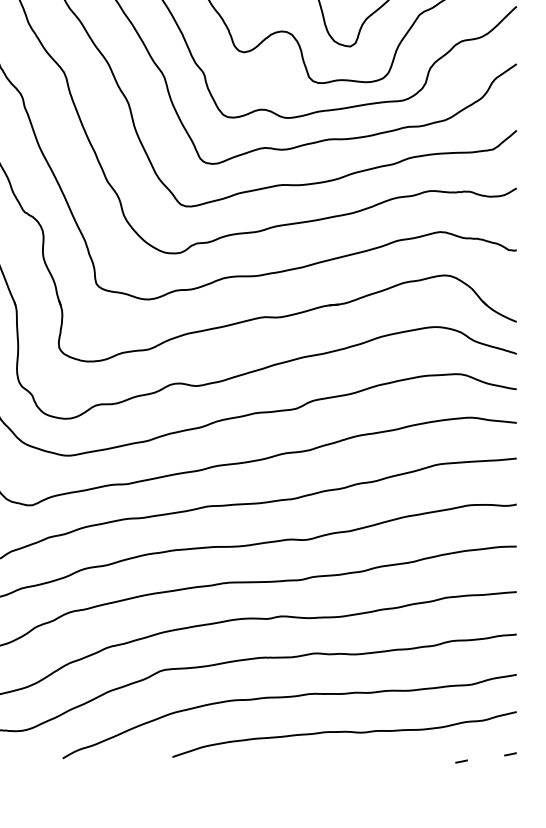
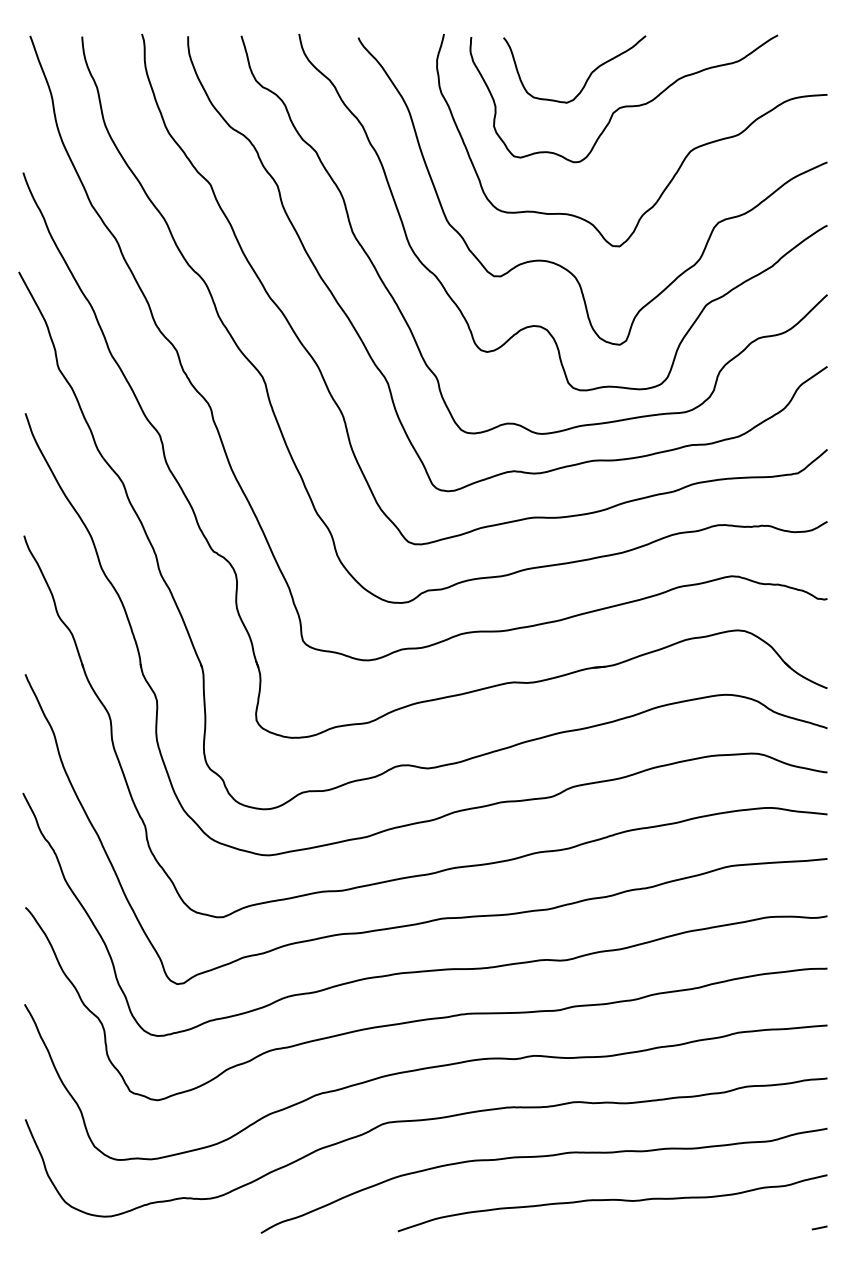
line: (461, 761) -> (758, 1236), removed

